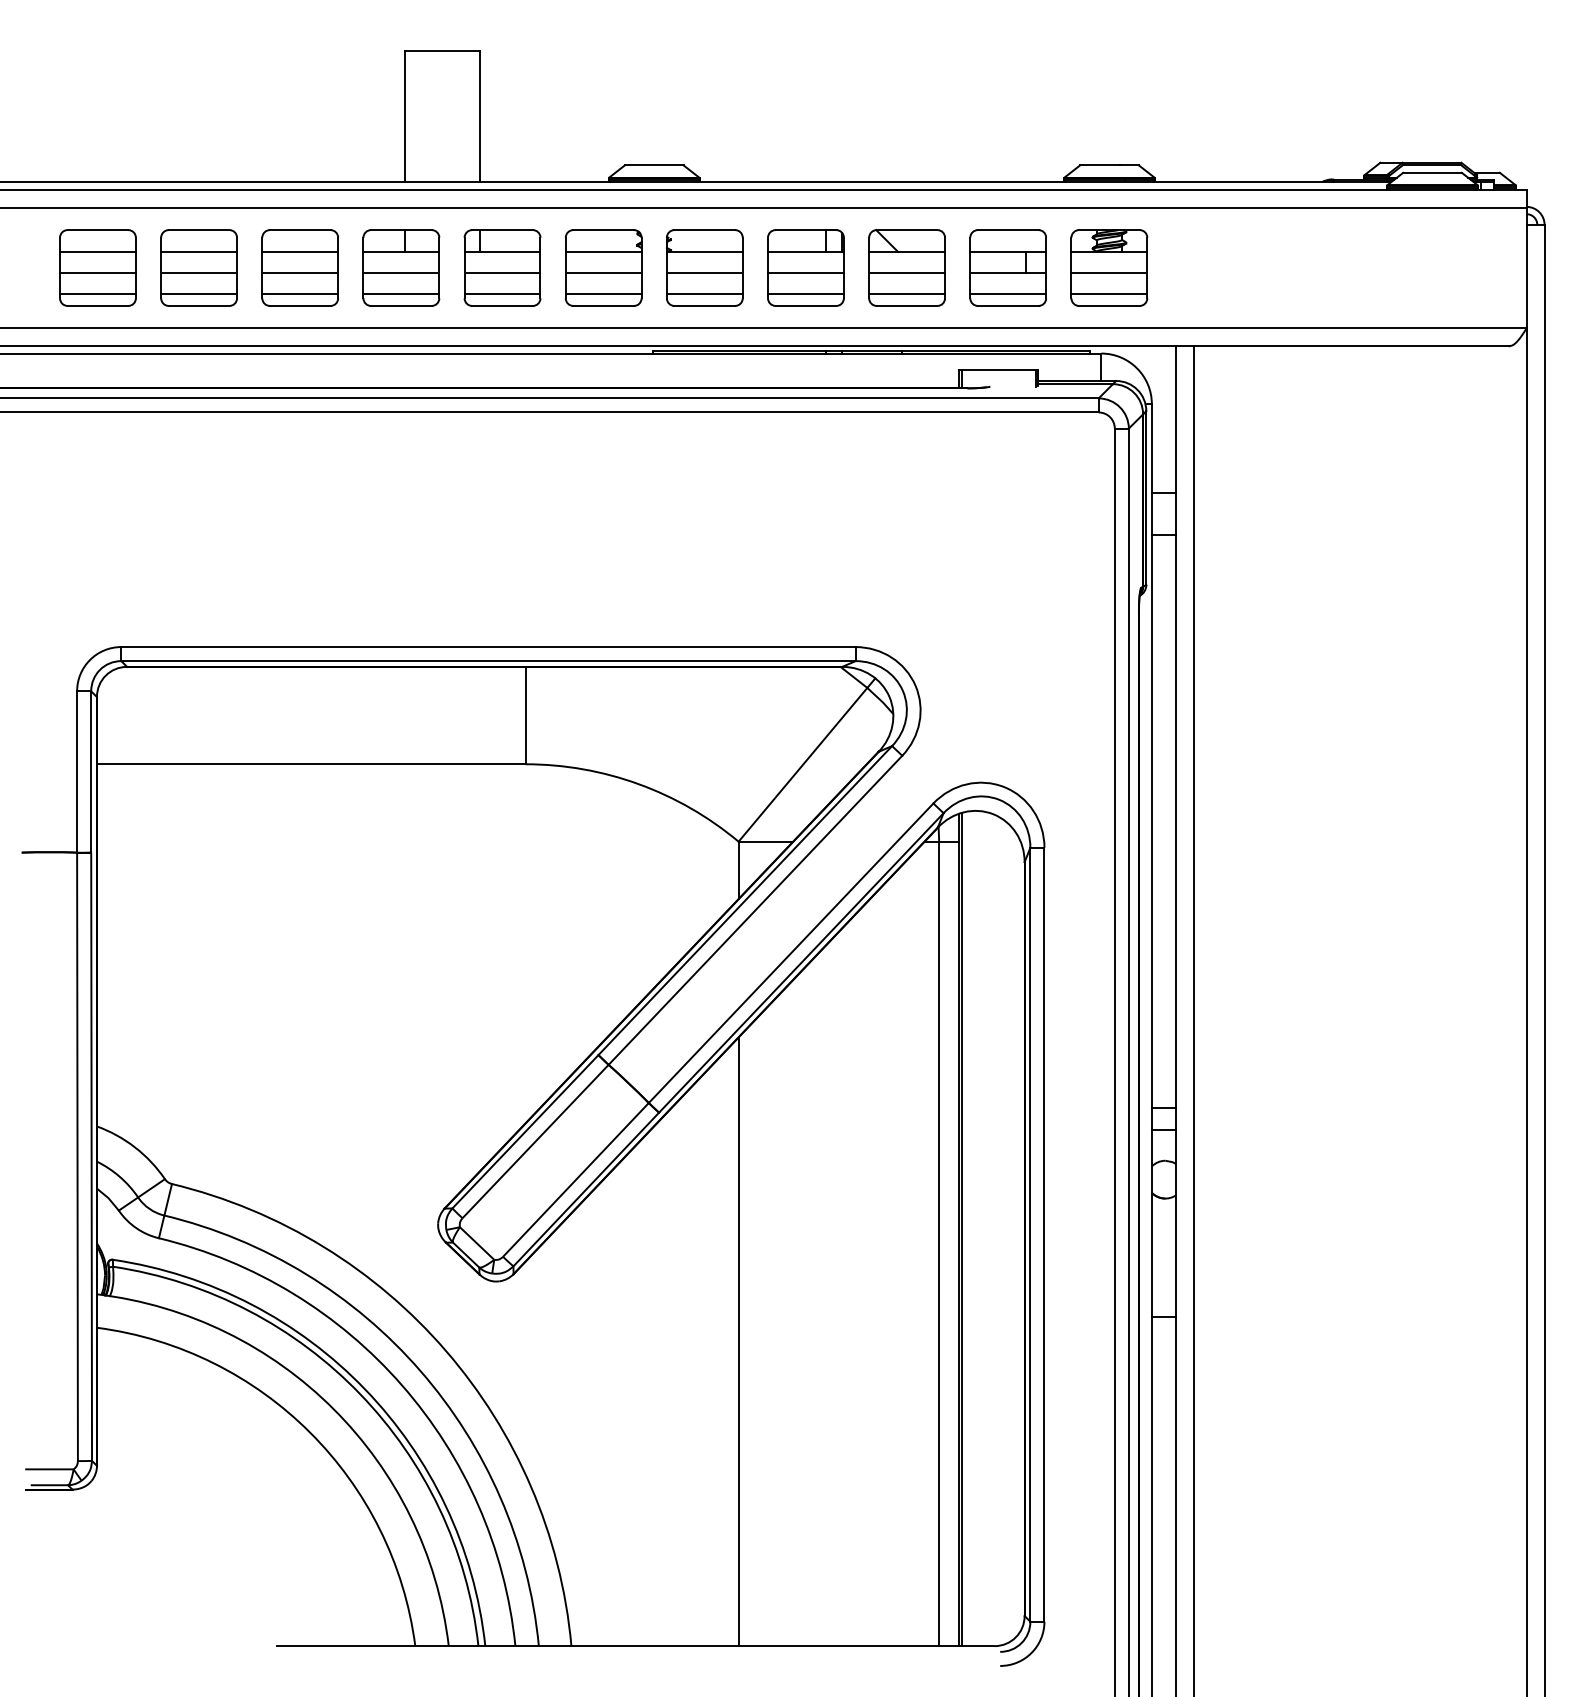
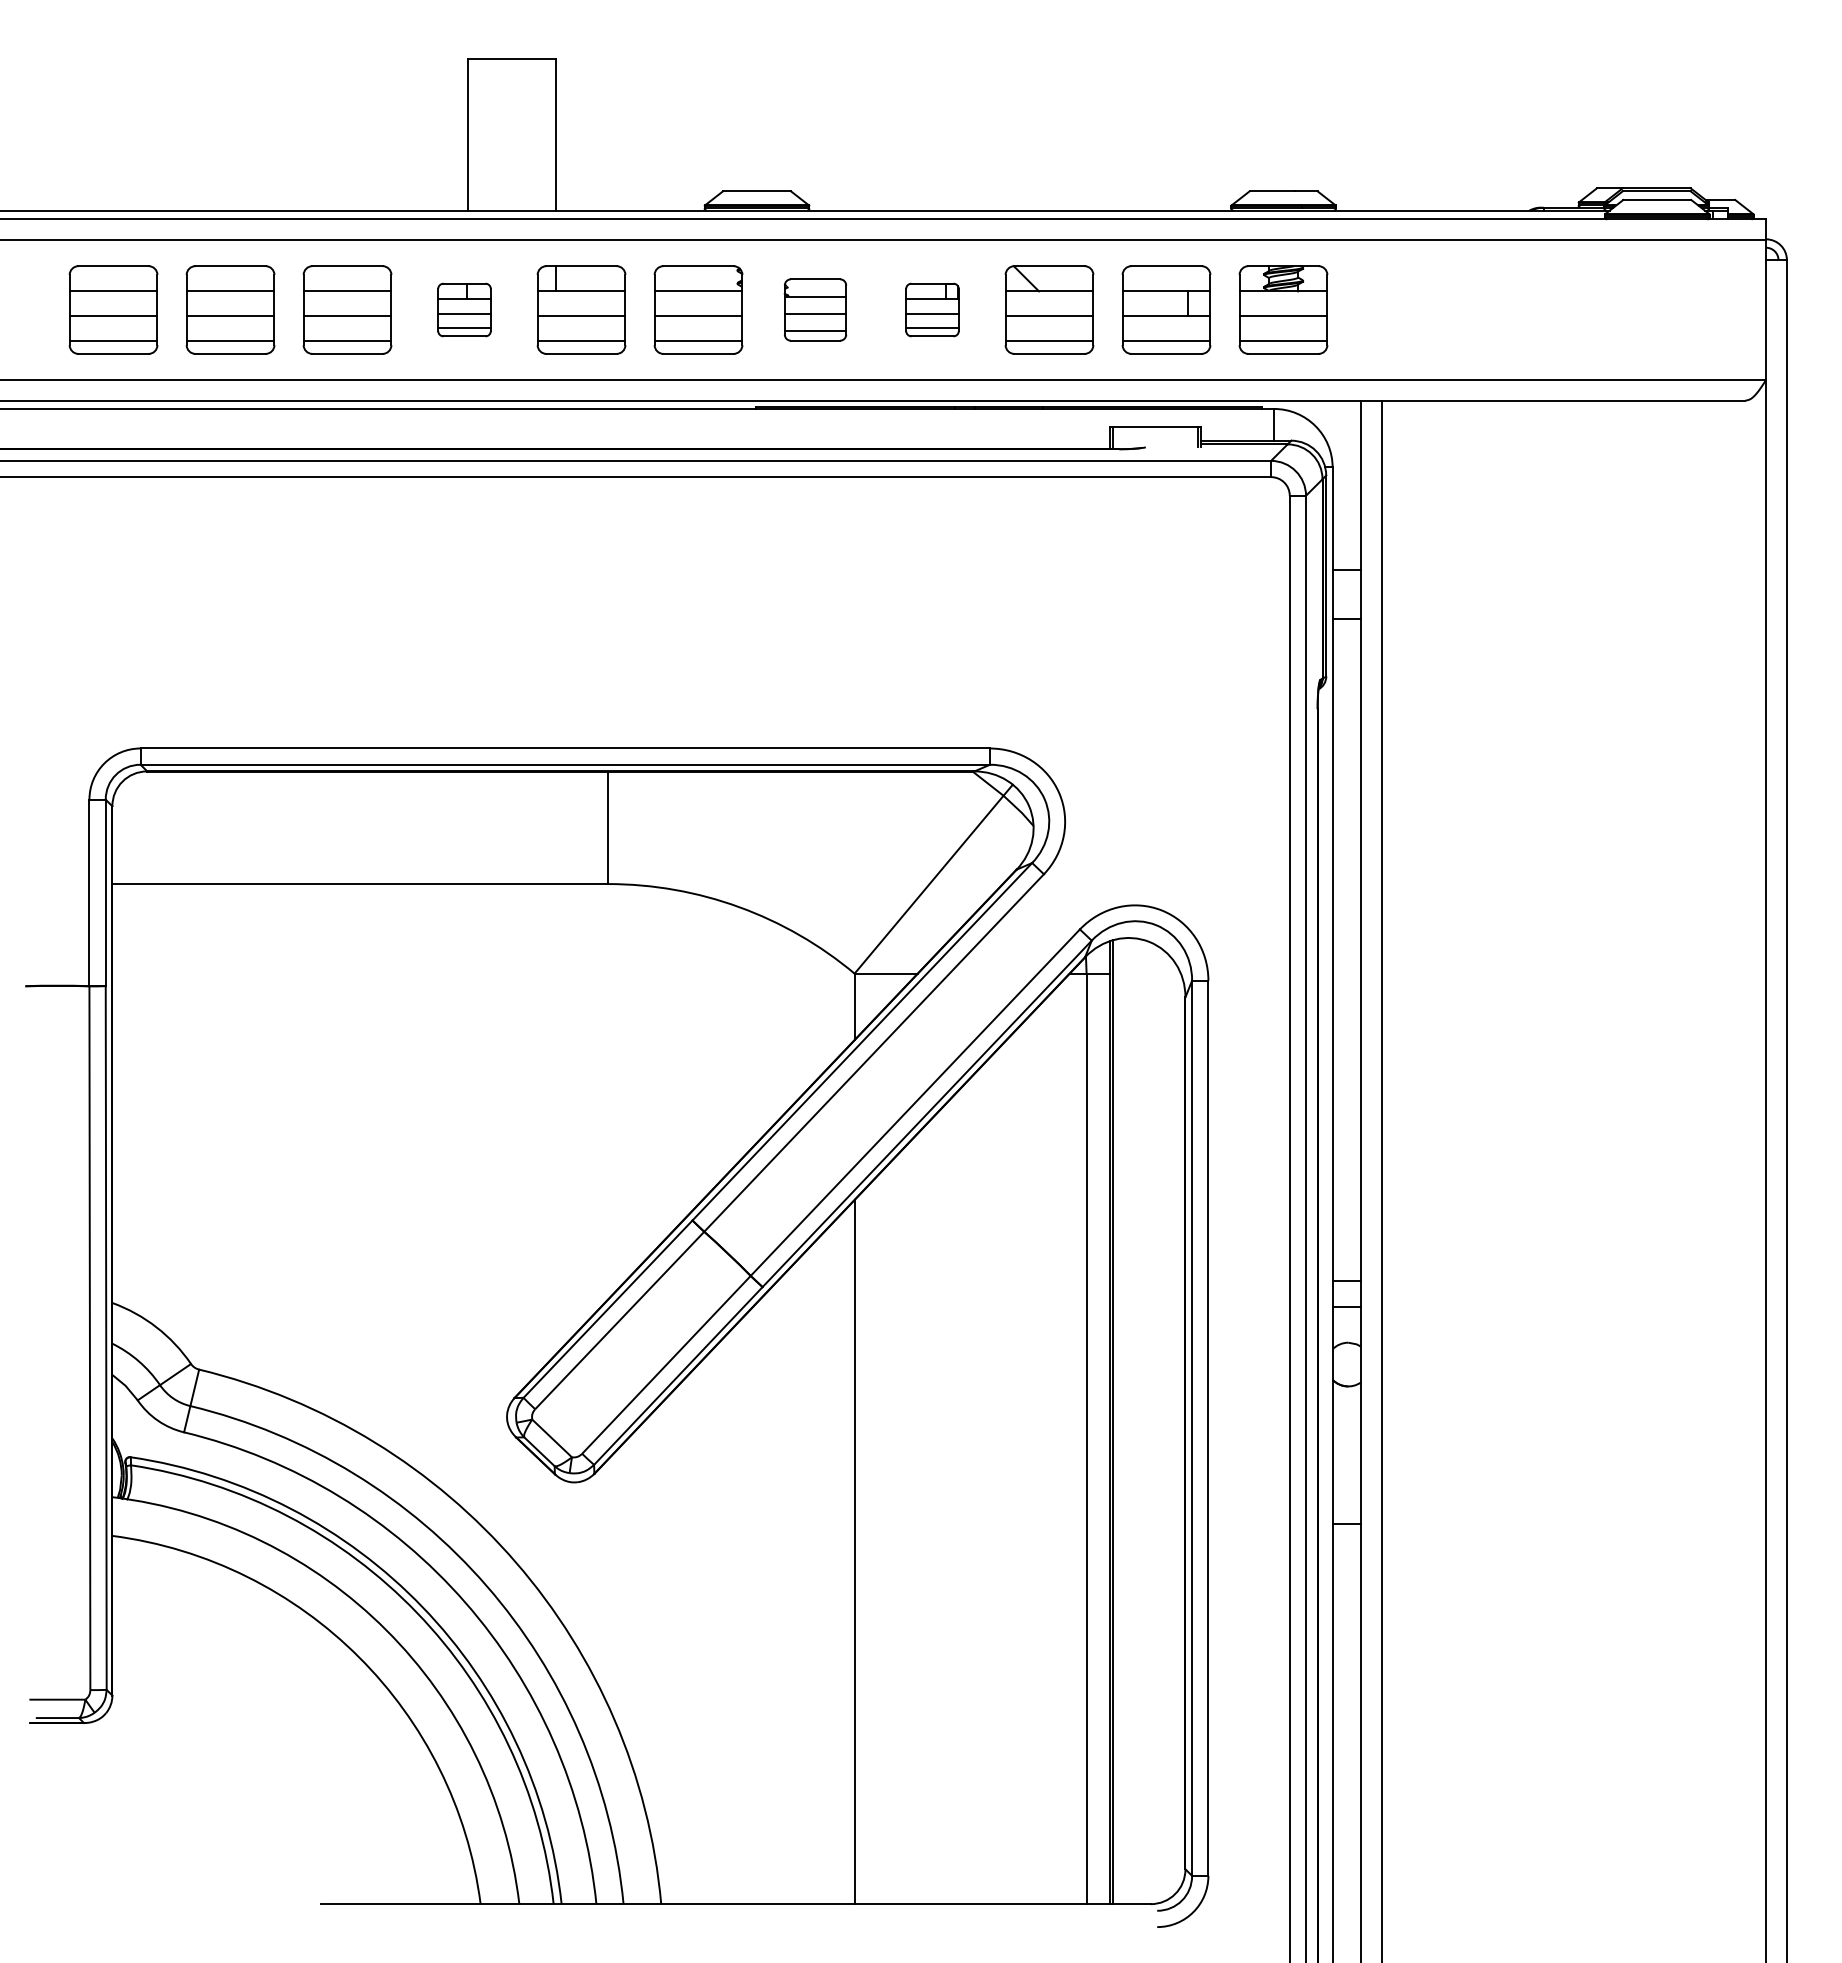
part: (401, 267) -> (464, 309), size x0.6
part: (704, 267) -> (815, 309), size x0.7
part: (805, 267) -> (932, 309), size x0.6

